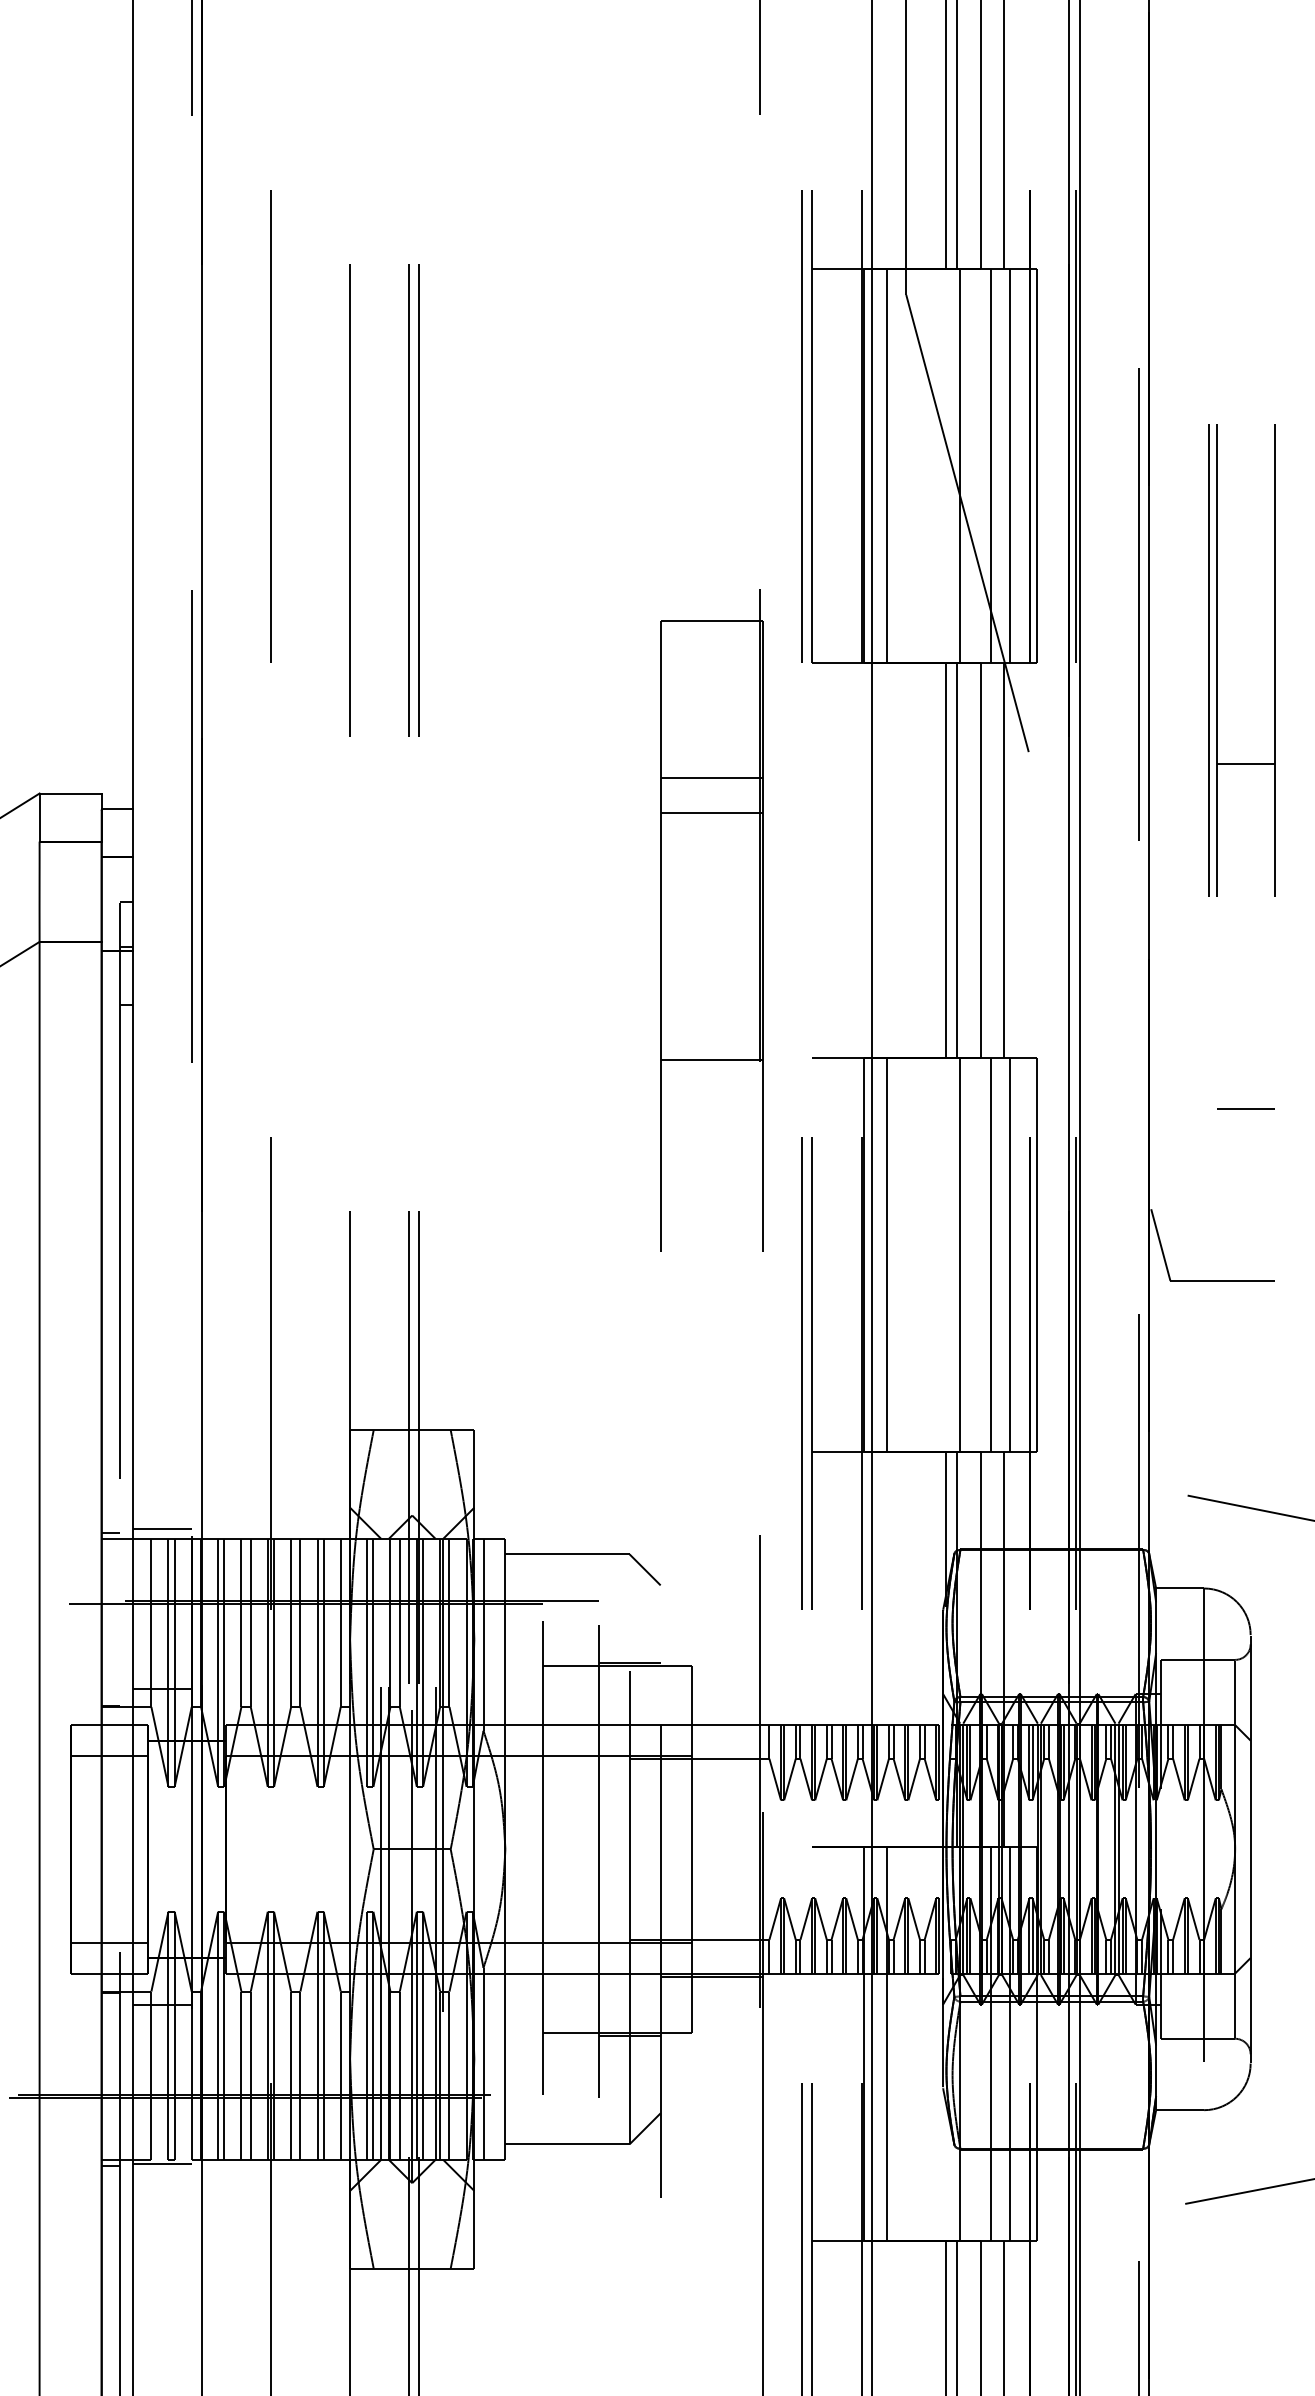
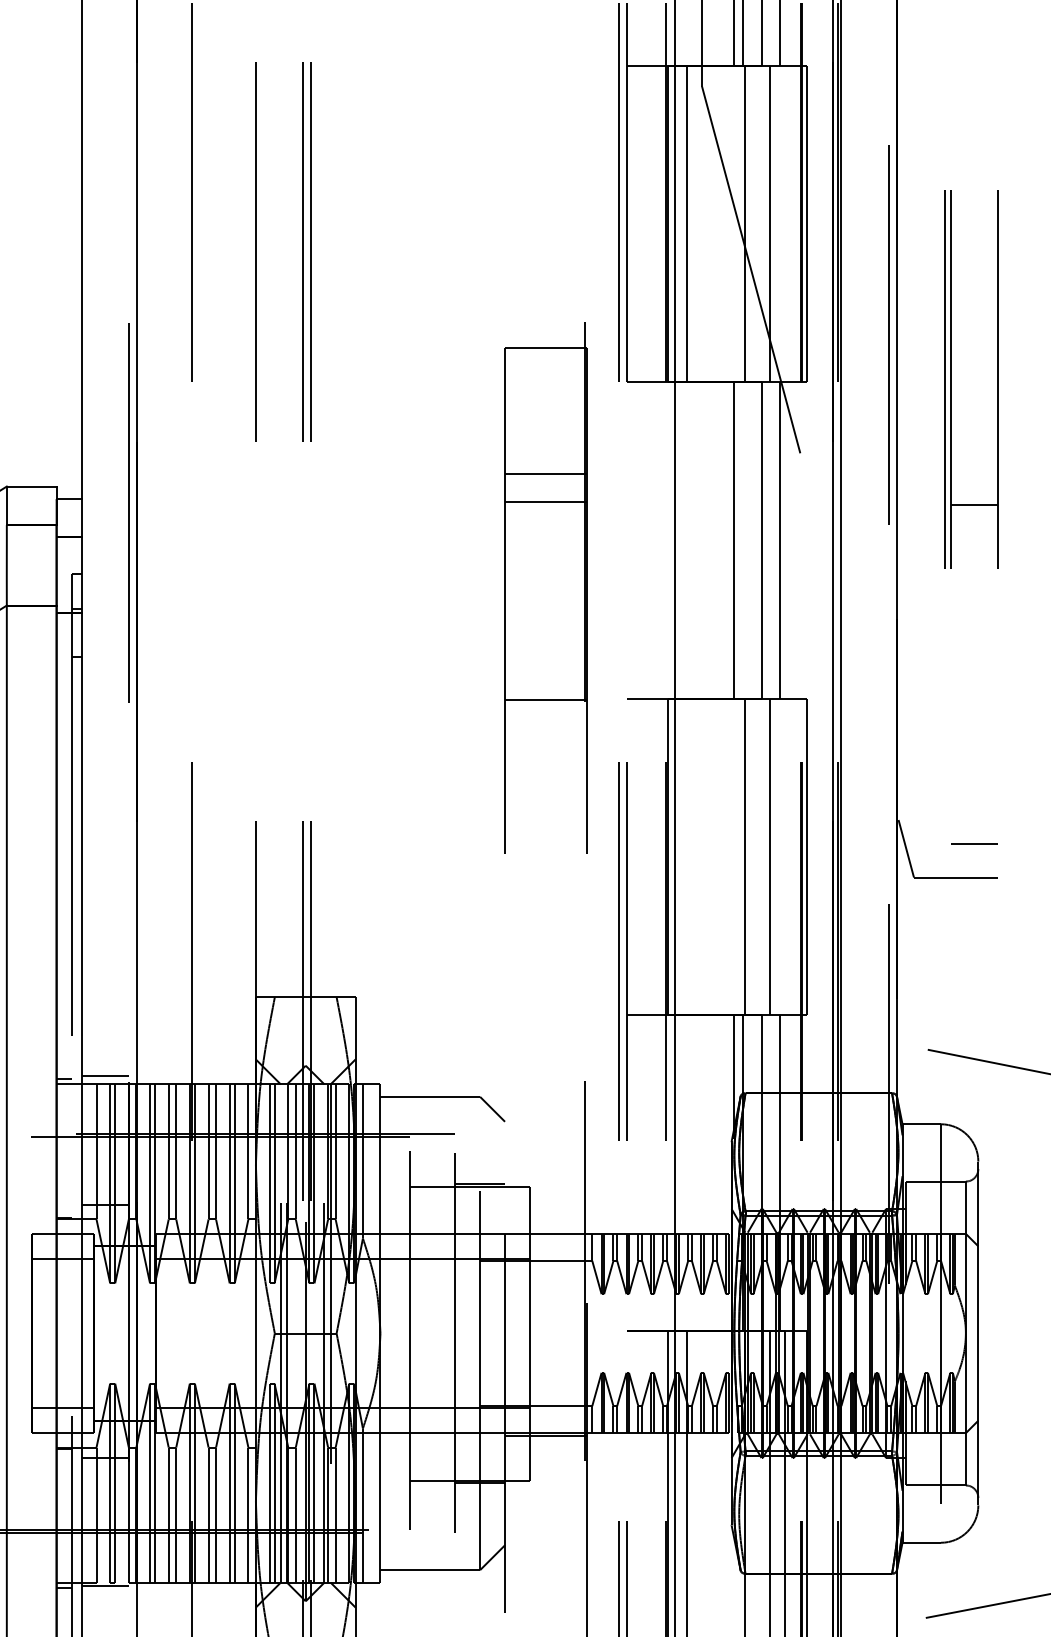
line: (1009, 466) -> (784, 224), removed
line: (1245, 763) -> (974, 504), moved
line: (957, 860) -> (743, 540), removed
line: (1245, 1108) -> (974, 844), moved
line: (887, 1254) -> (687, 856), removed
line: (1009, 1254) -> (784, 856), removed

